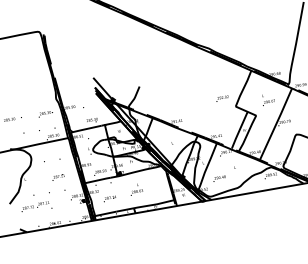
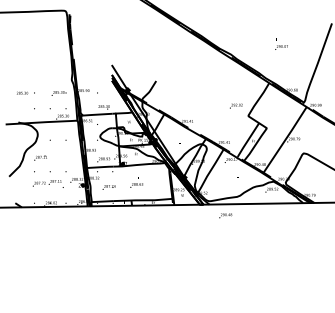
text: (268, 98) -> (281, 43), moved
text: (58, 176) -> (40, 157), moved
text: (219, 178) -> (225, 215), moved
text: (35, 206) -> (47, 183), moved

